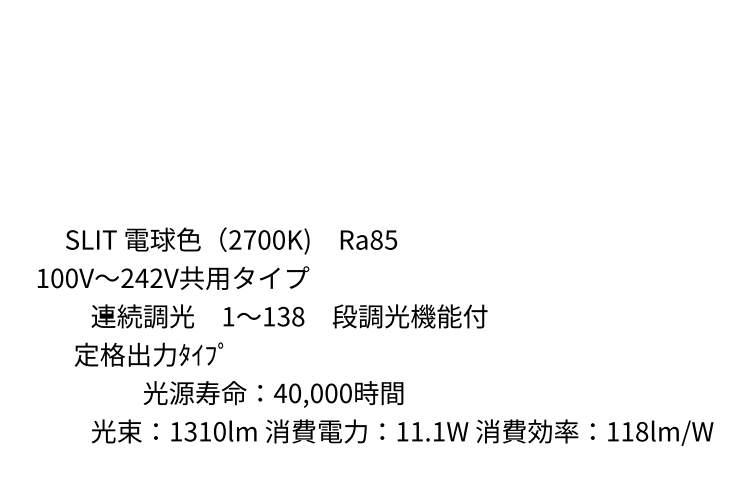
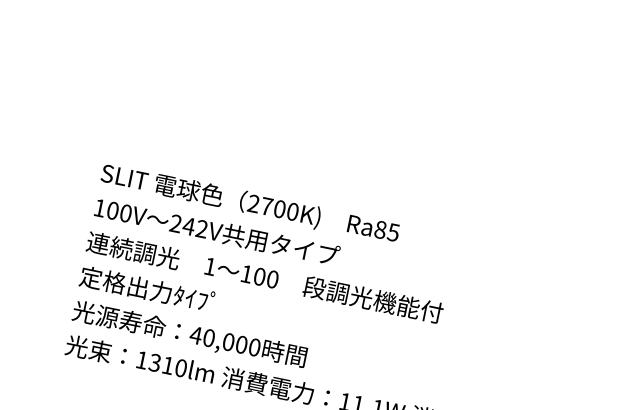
text: (231, 240) -> (250, 203), moved
text: (173, 277) -> (217, 231), moved
text: (290, 316) -> (265, 277), 138 -> 100
text: (148, 354) -> (146, 288), moved
text: (273, 394) -> (189, 335), moved

